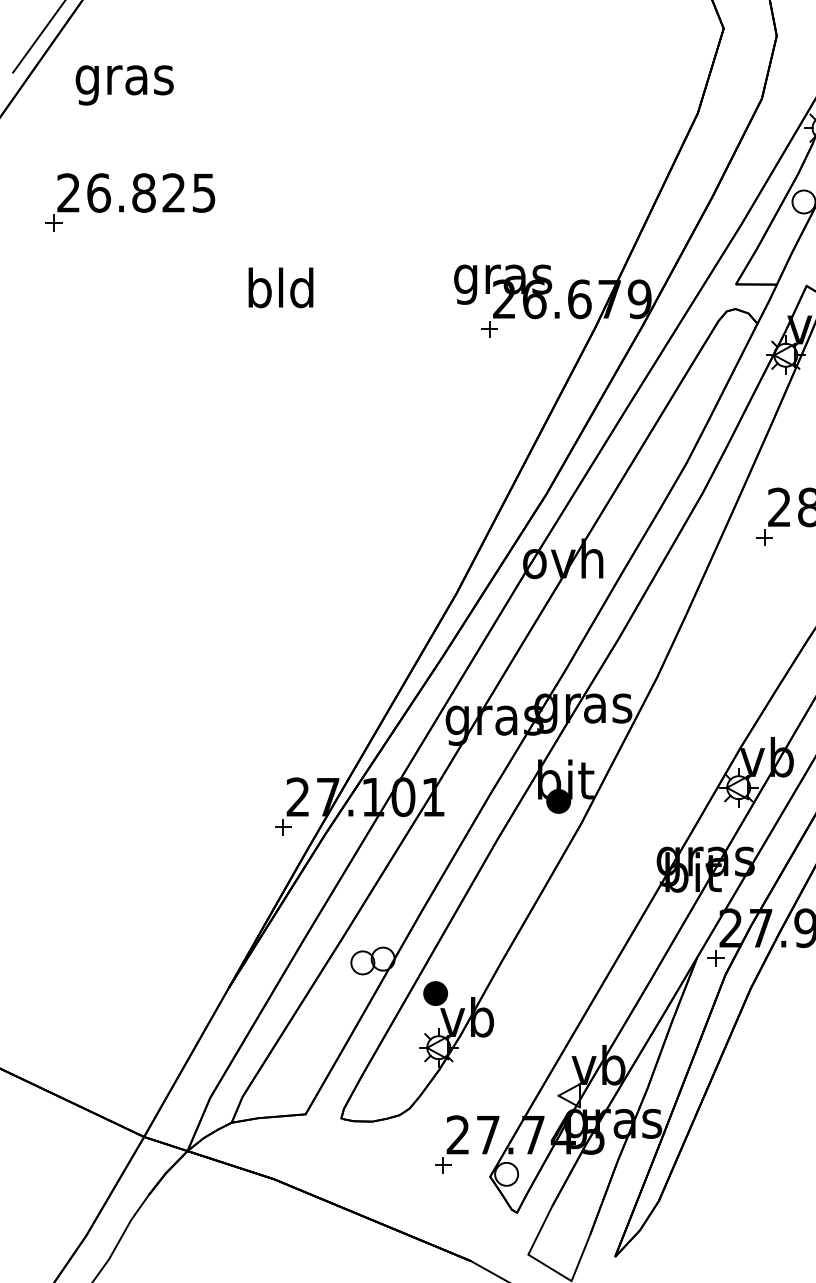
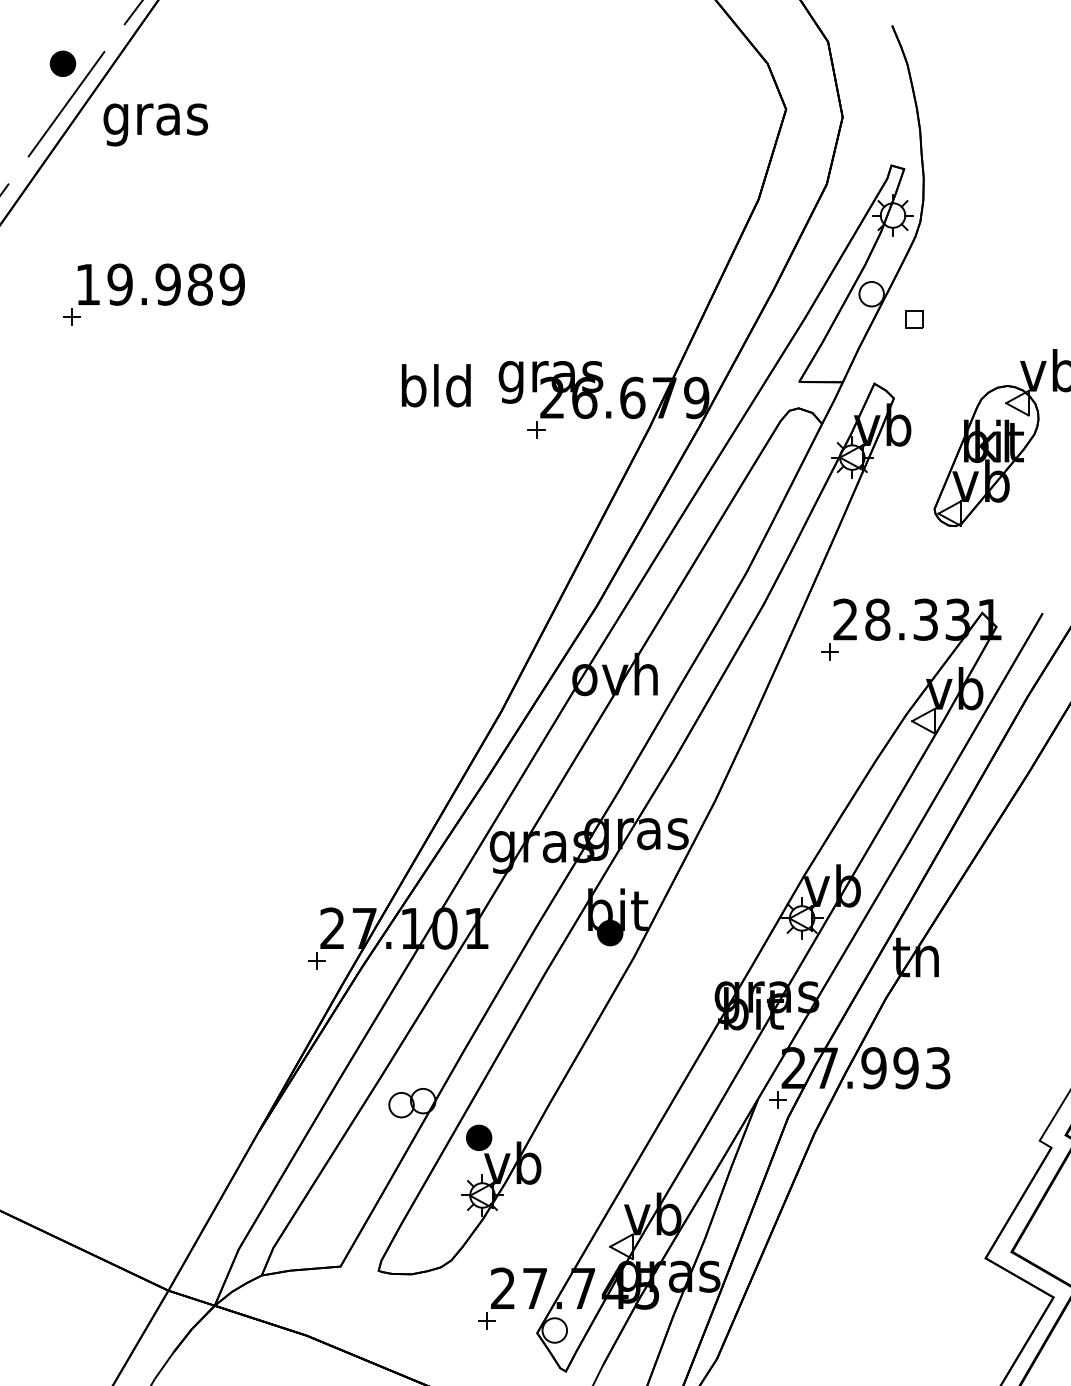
text: (124, 84) -> (155, 124), moved
text: (136, 192) -> (160, 284), 26.825 -> 19.989
text: (281, 287) -> (436, 385), moved

